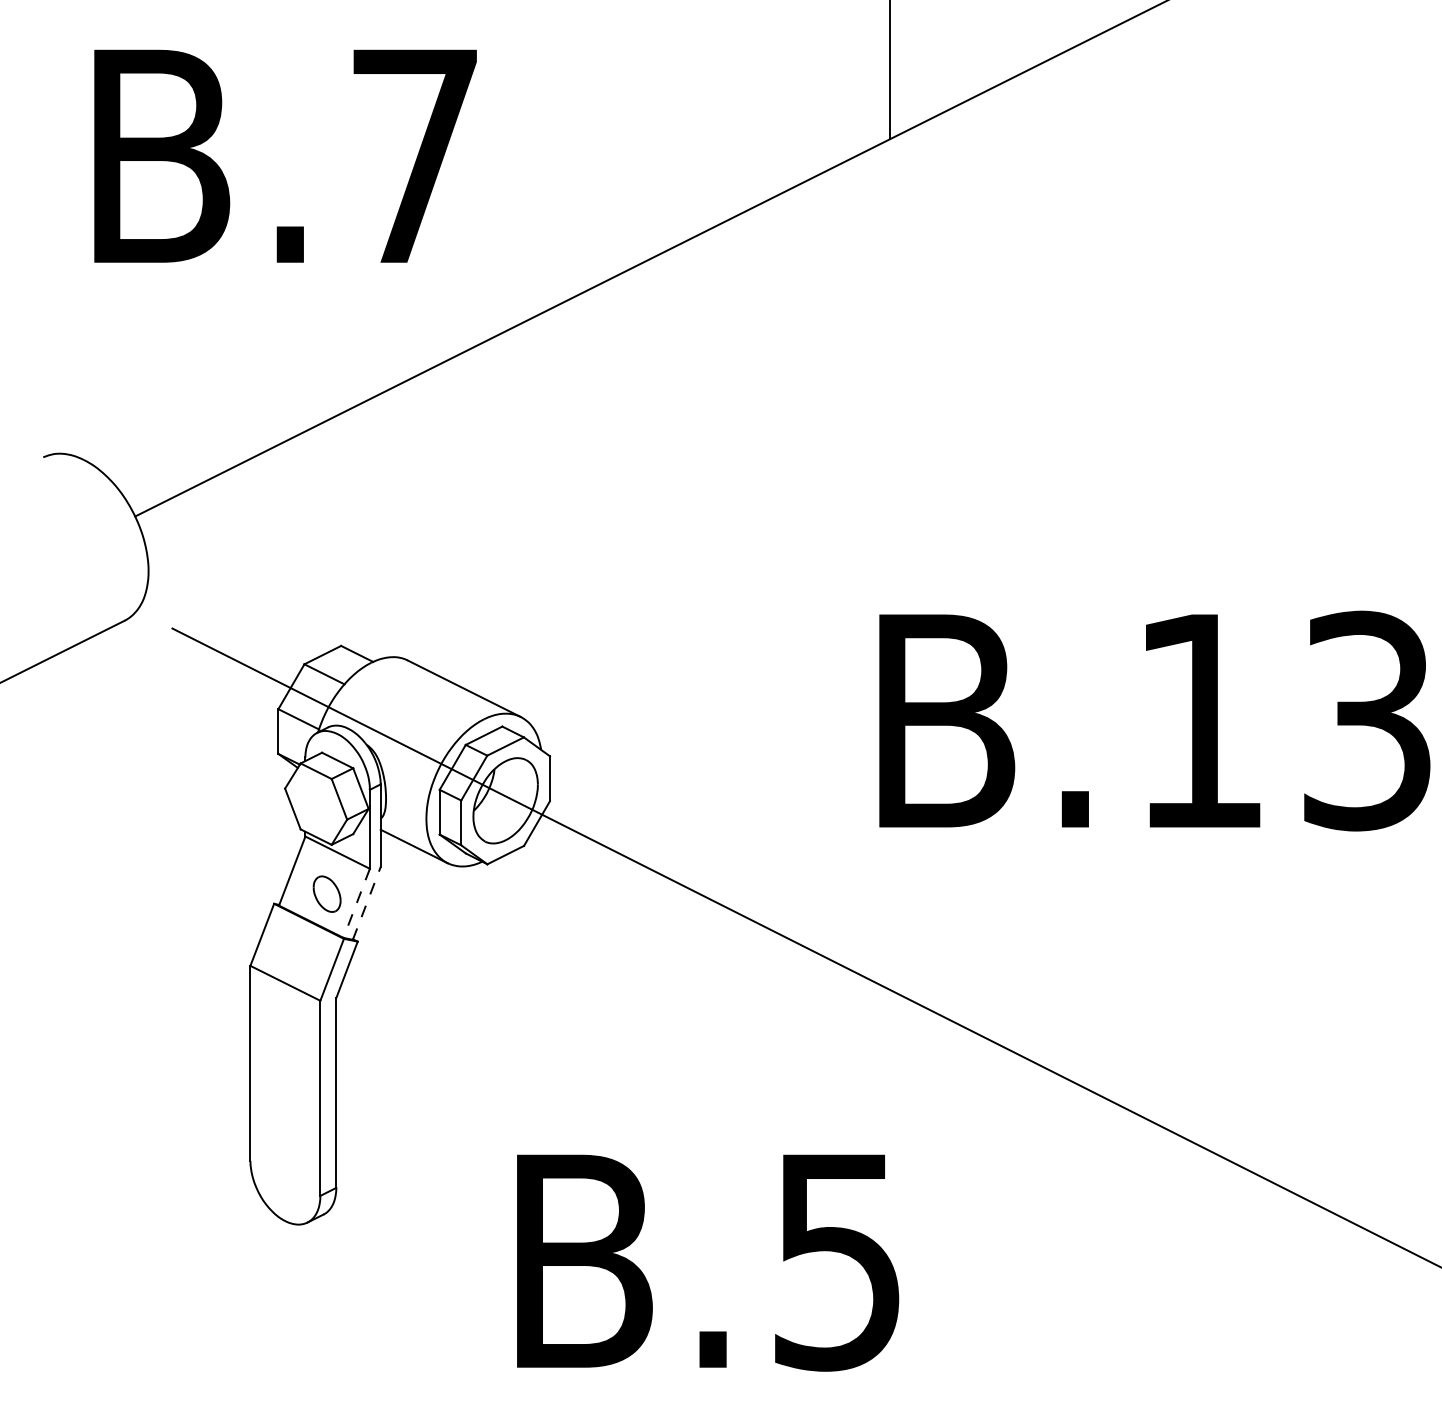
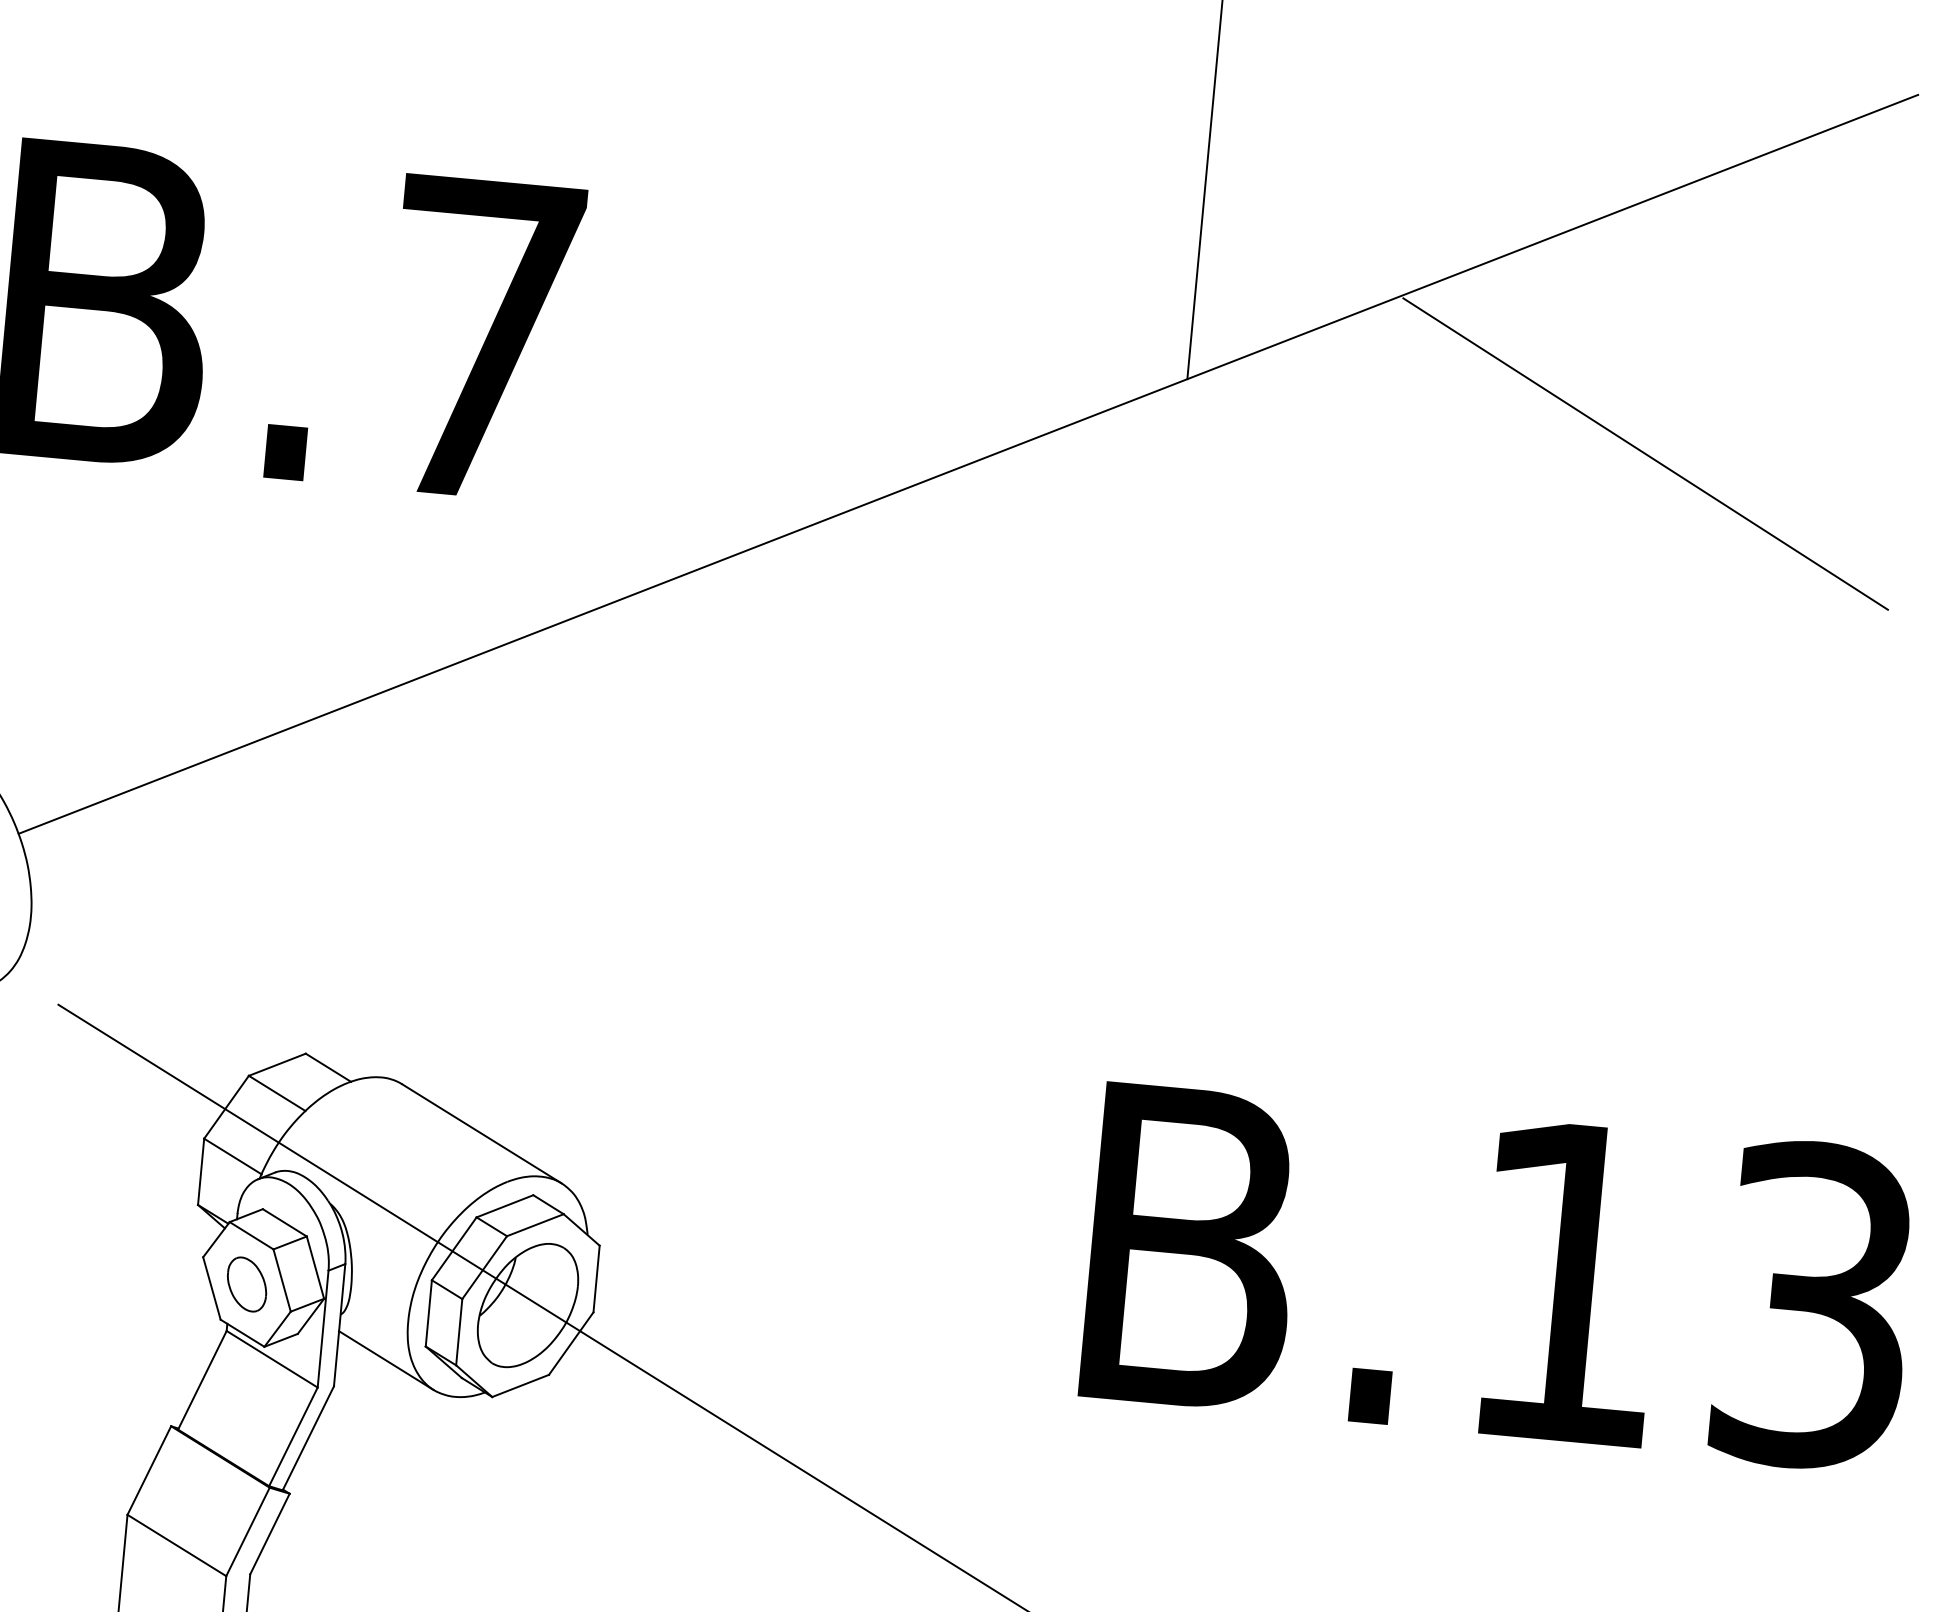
line: (1201, 160) -> (1646, 453), added
part: (326, 893) -> (246, 1283), moved
line: (366, 902) -> (308, 1436), dashed -> solid
line: (356, 903) -> (293, 1437), dashed -> solid

